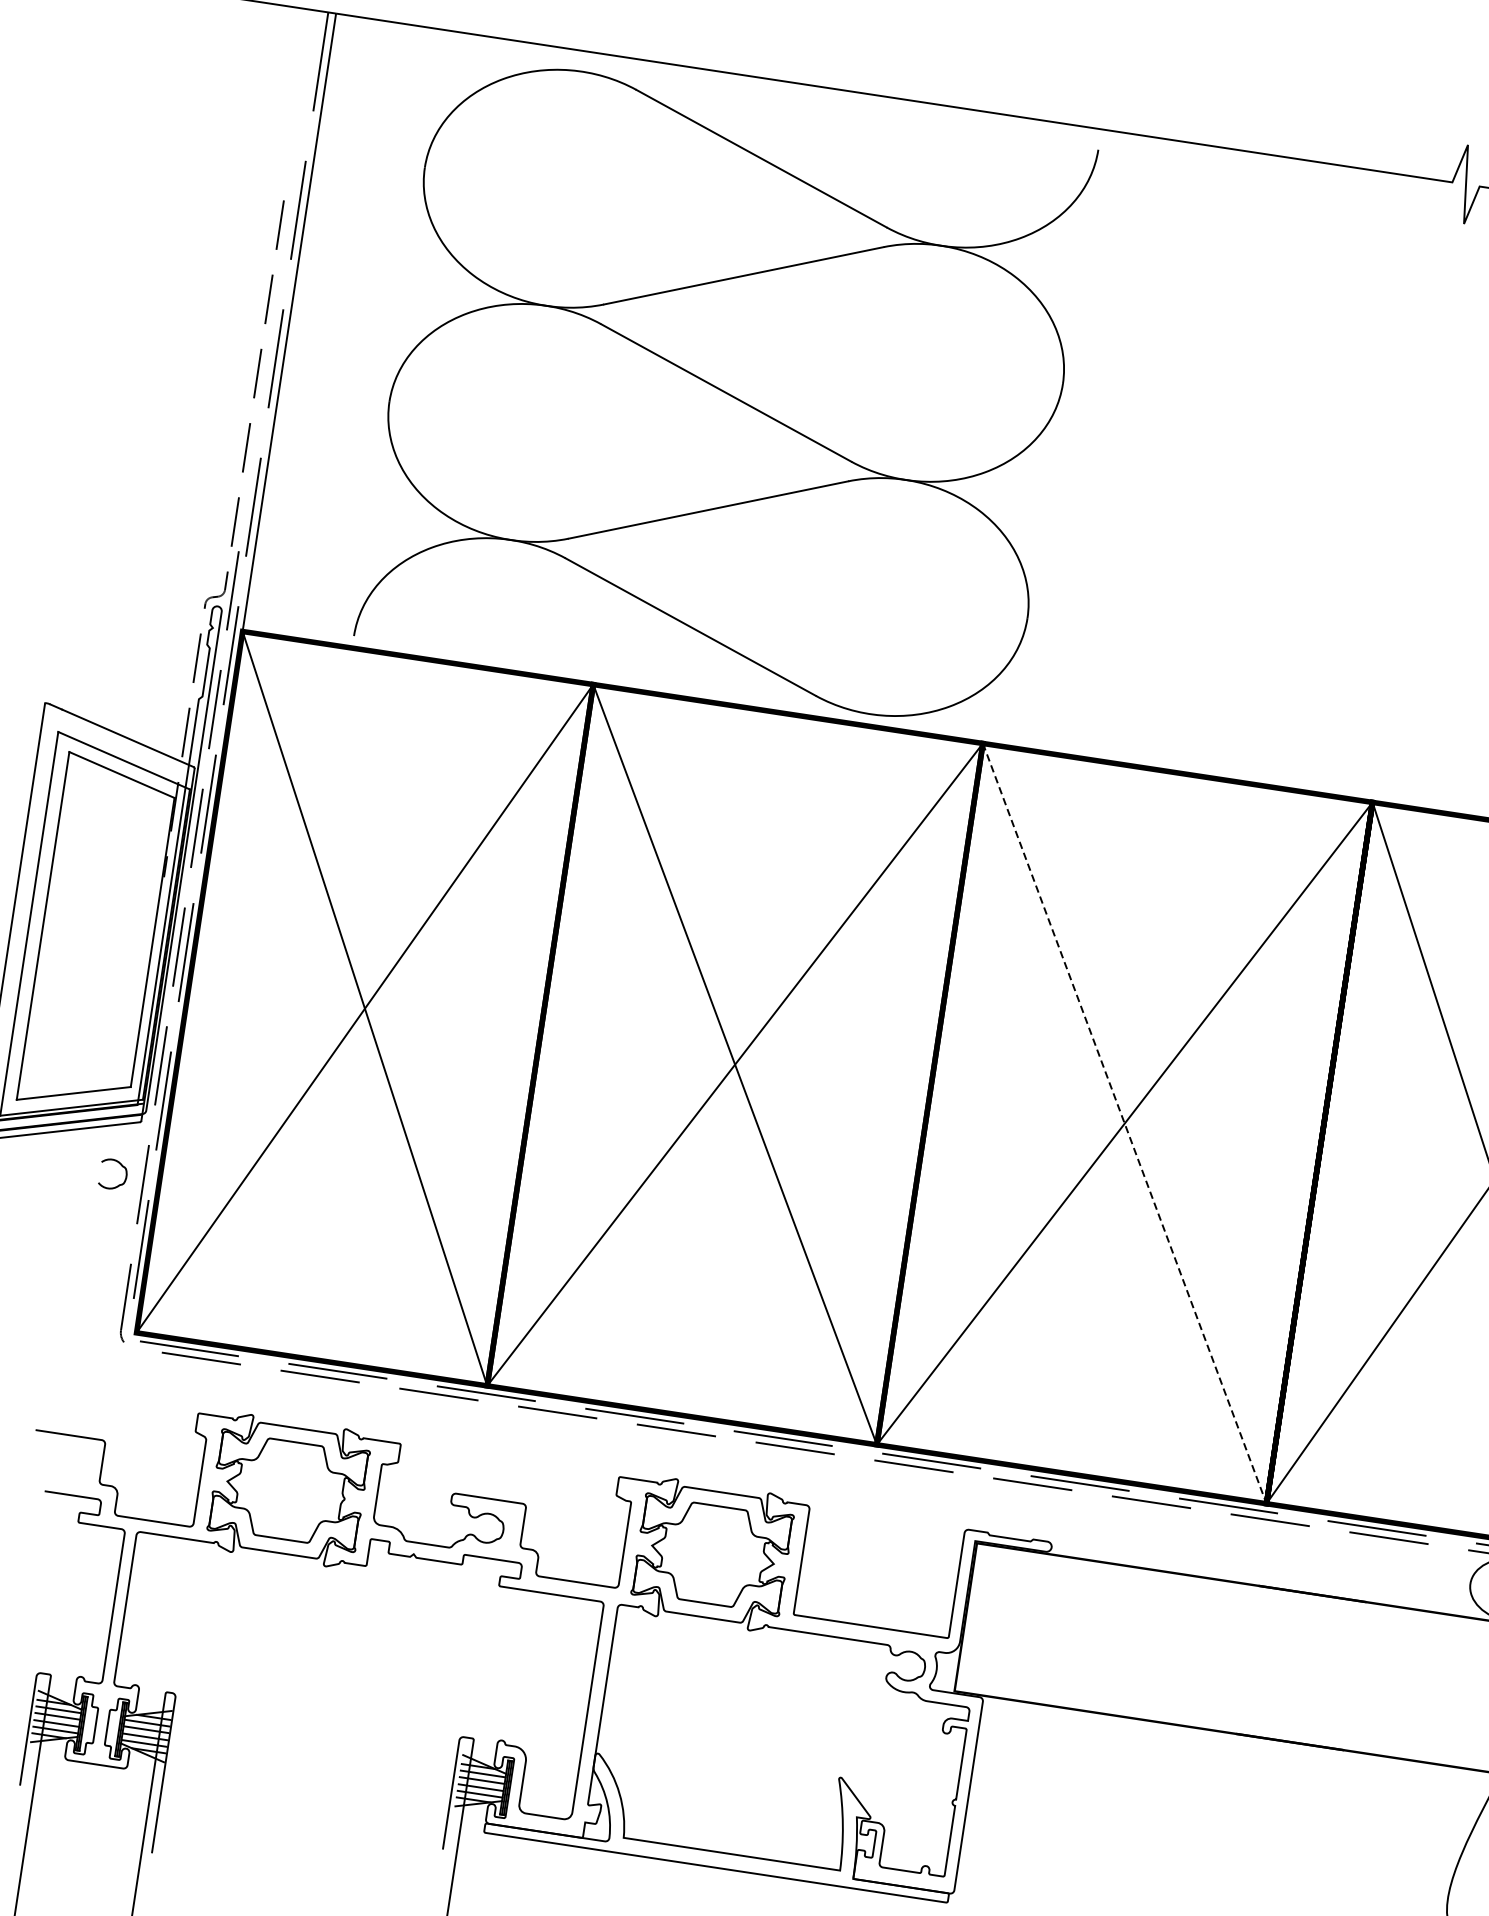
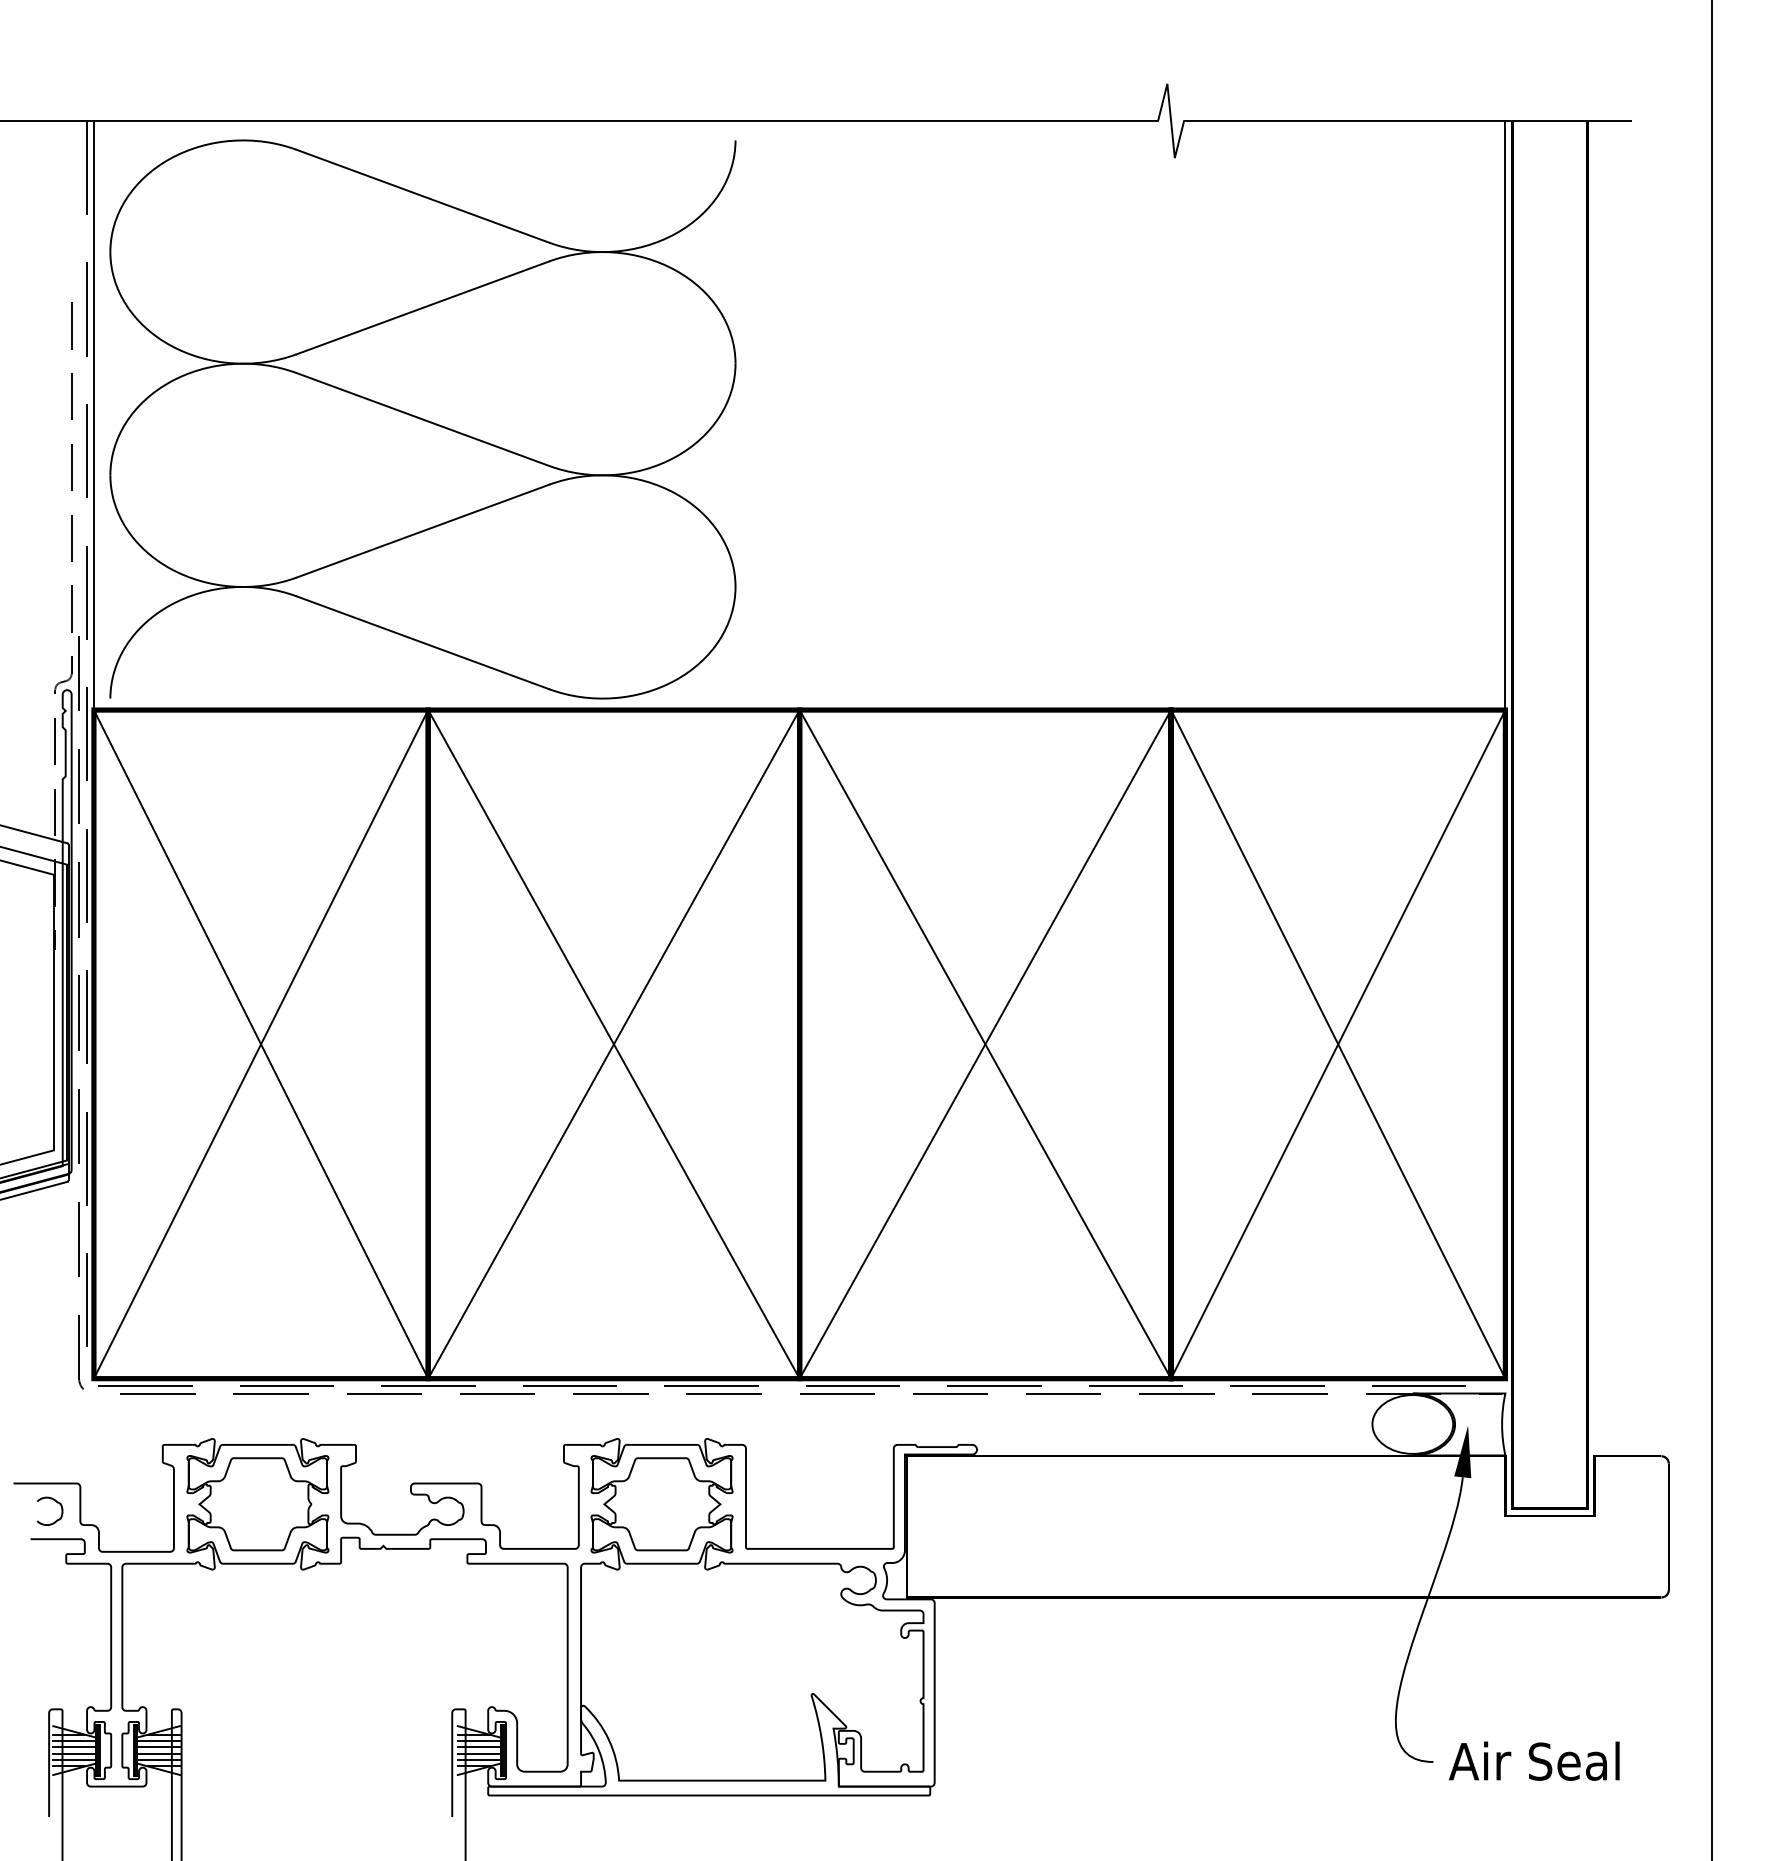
part: (725, 392) -> (422, 419), moved
line: (1124, 1123) -> (985, 1044), dashed -> solid
curve: (119, 1164) -> (54, 1501), moved

